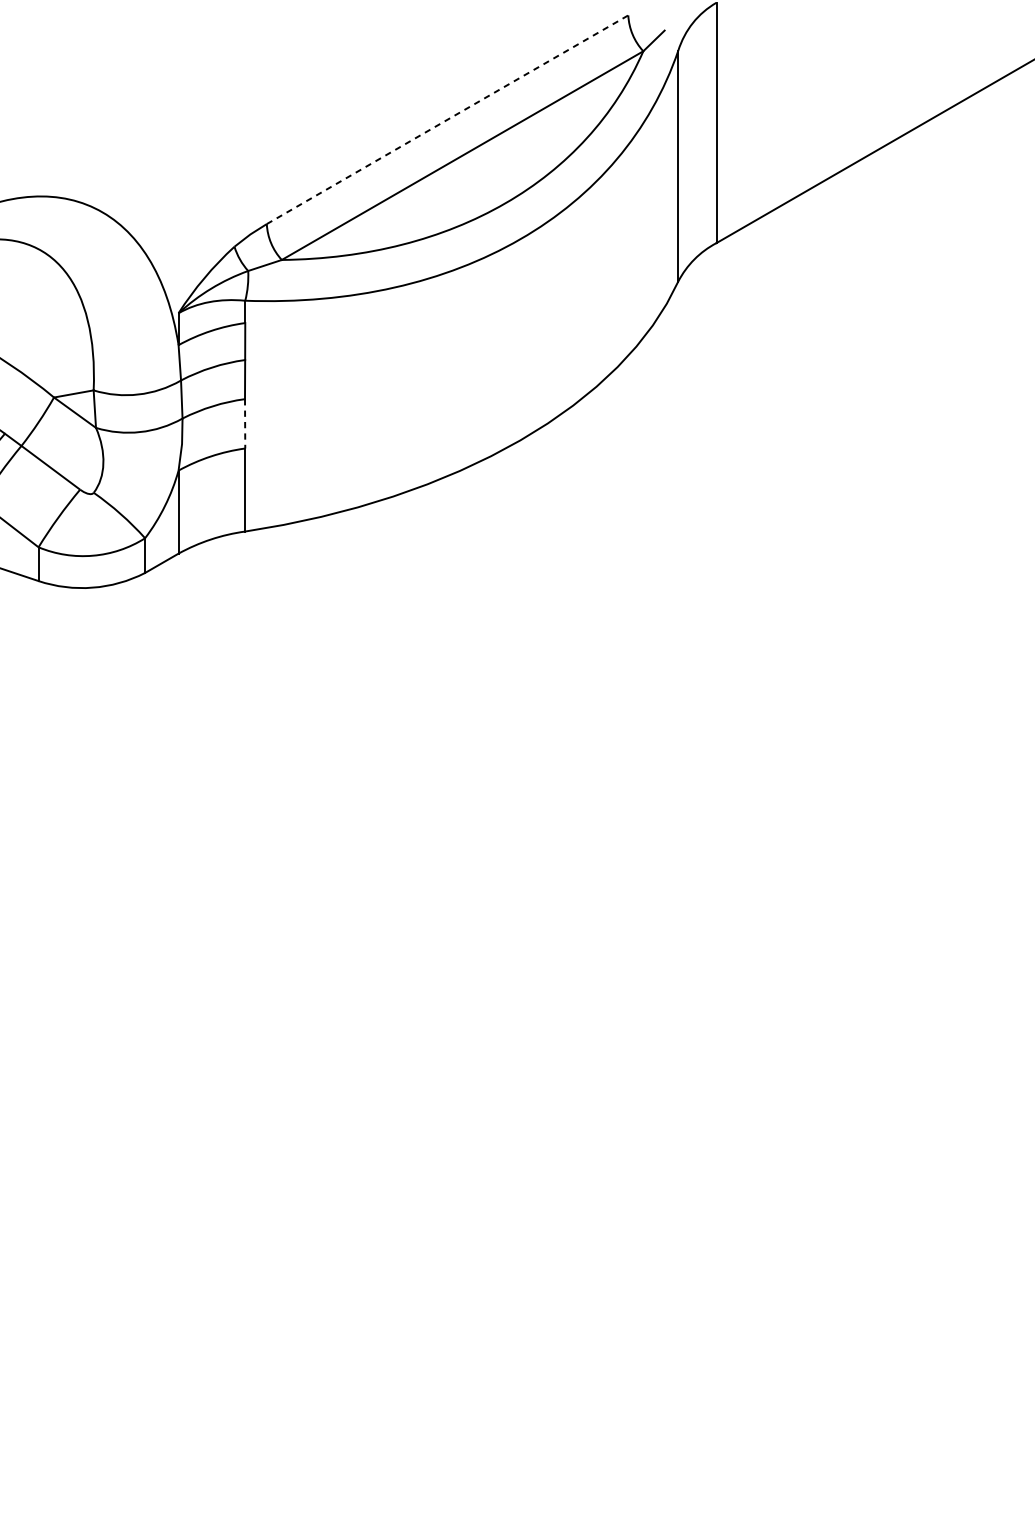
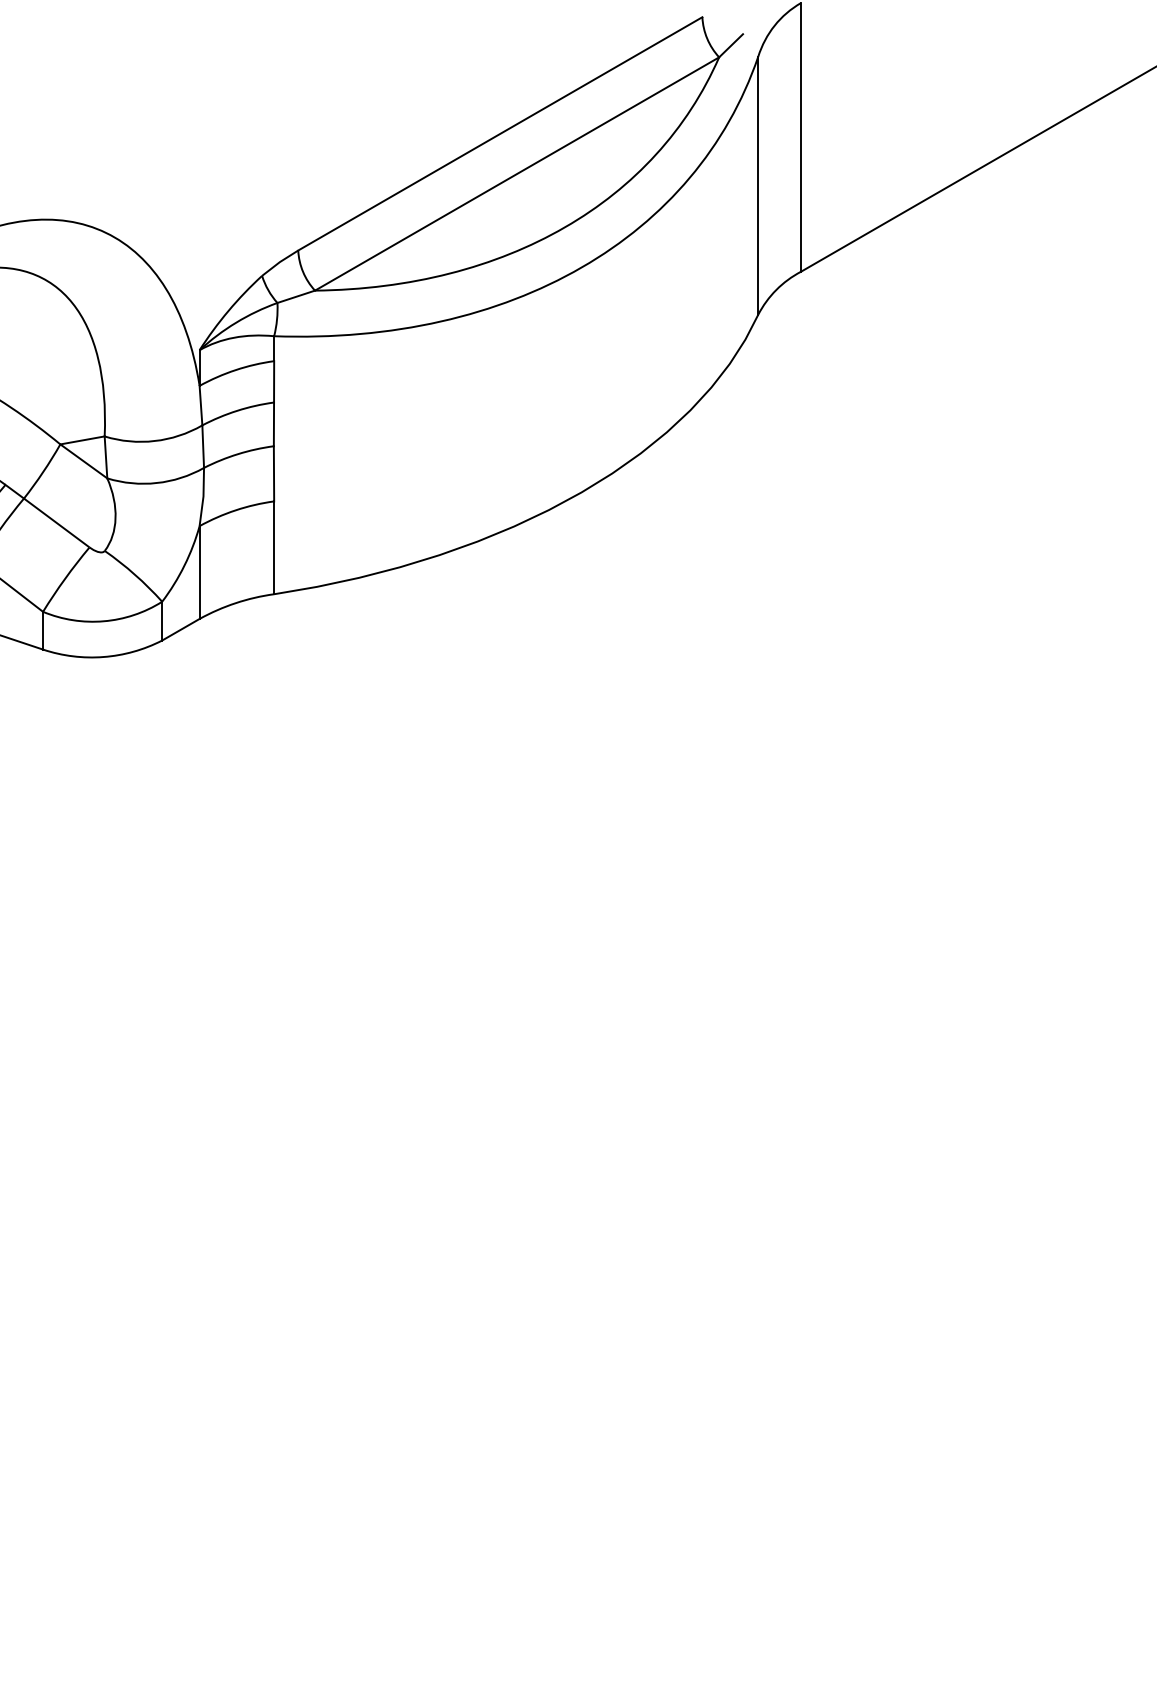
line: (447, 119) -> (500, 133), dashed -> solid
line: (245, 423) -> (274, 473), dashed -> solid

